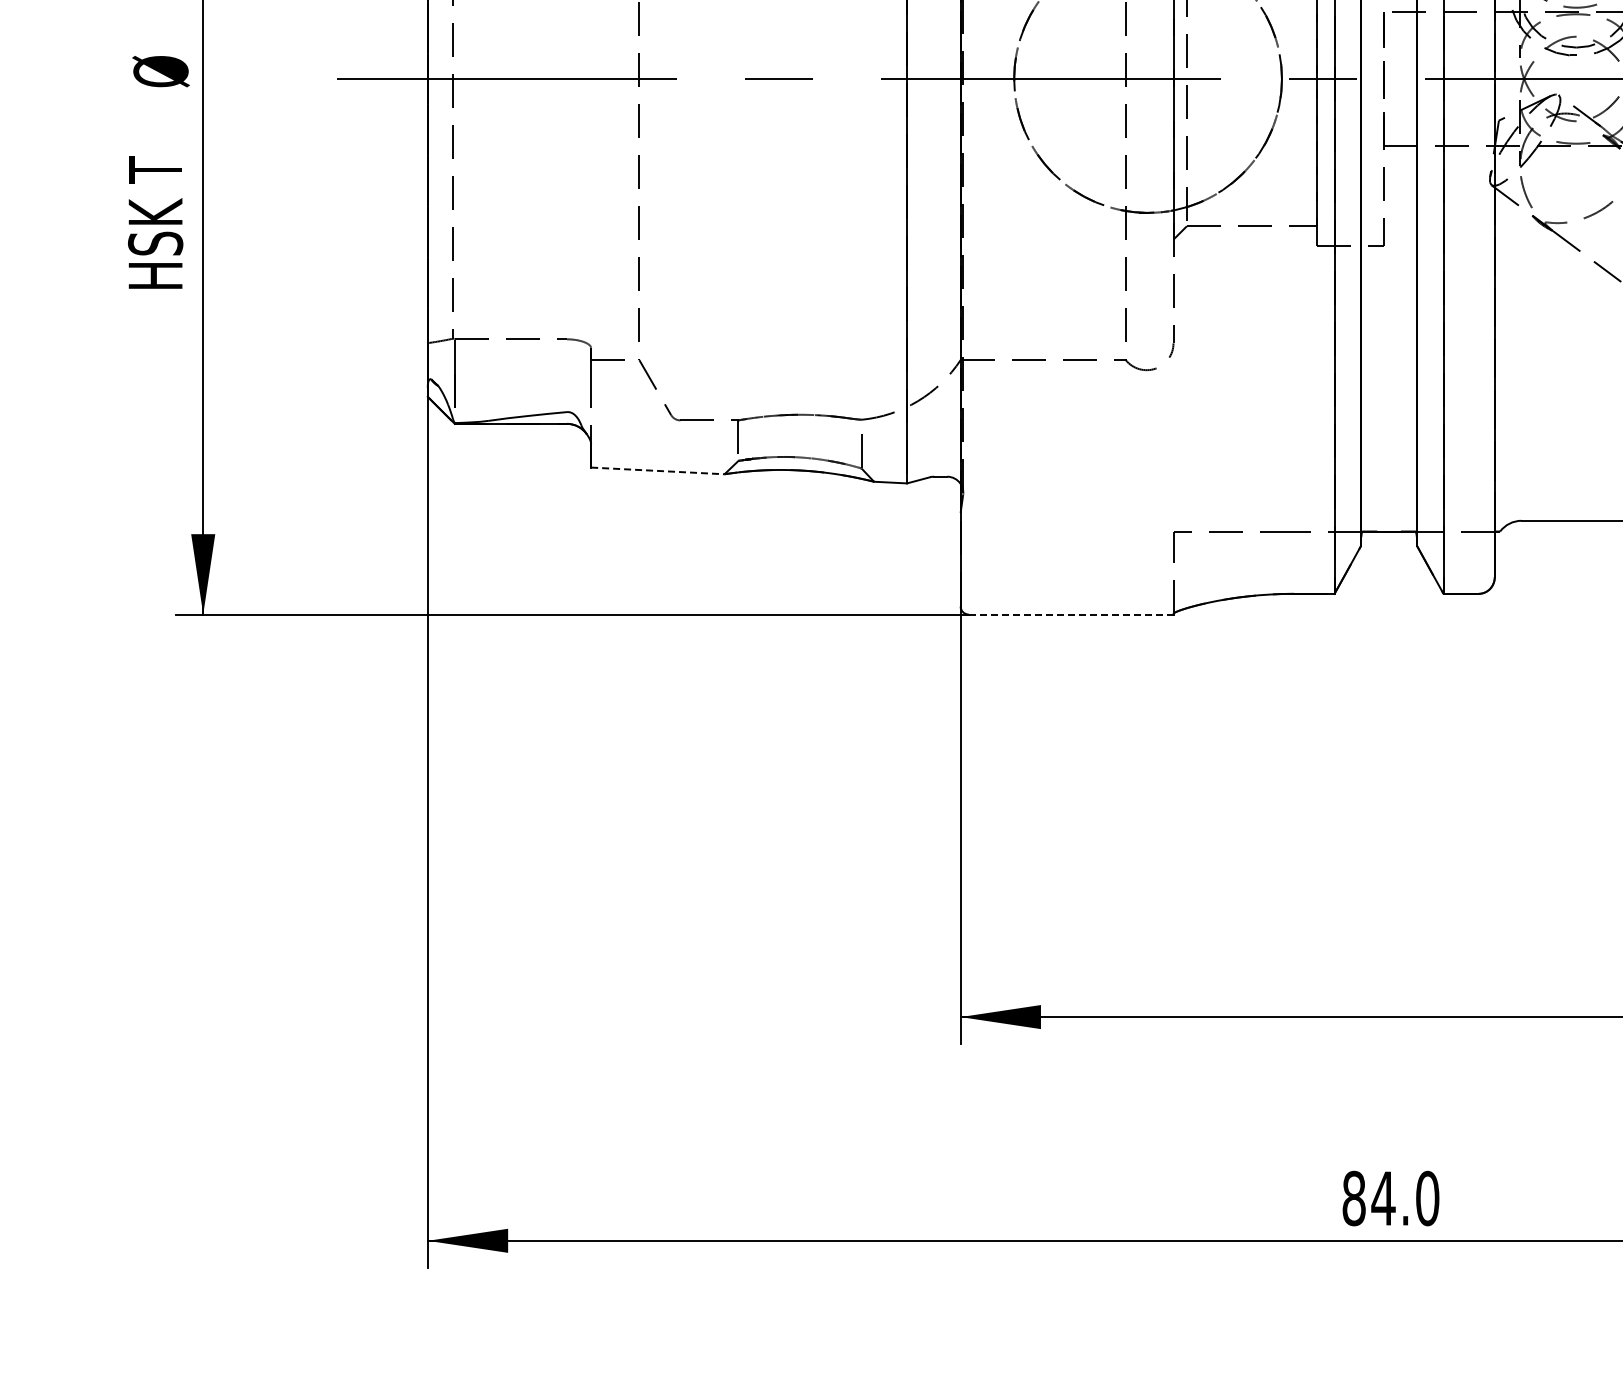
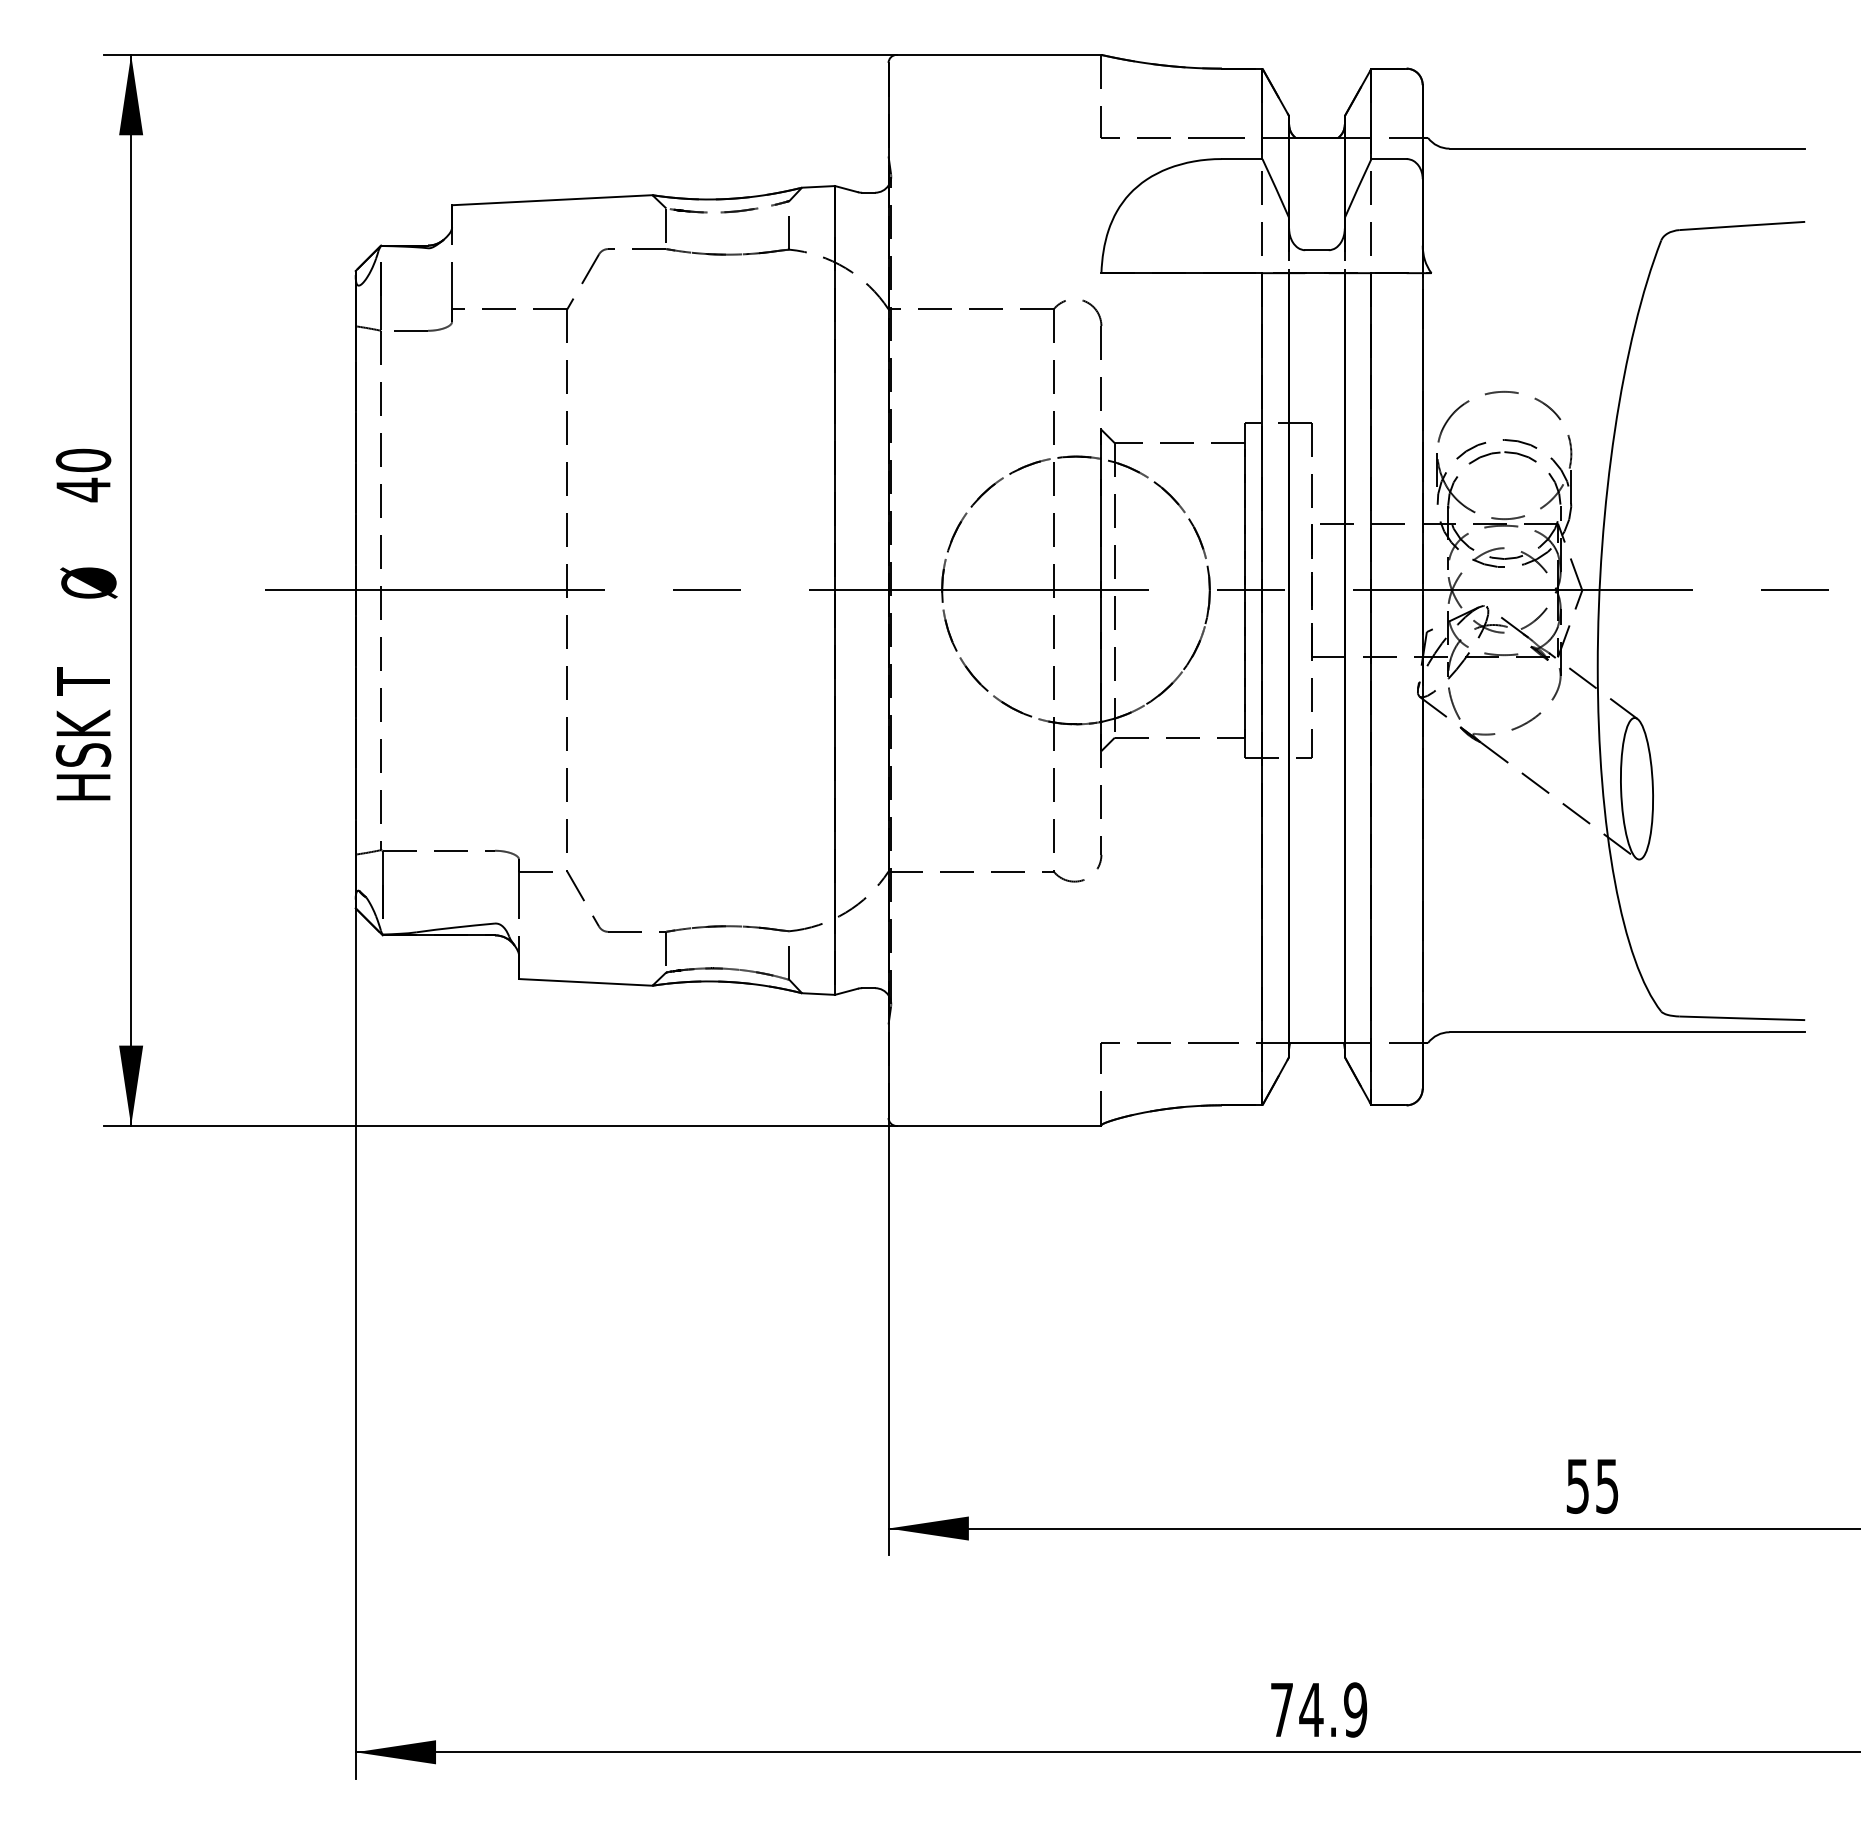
line: (657, 471) -> (585, 982), dashed -> solid
line: (1071, 614) -> (999, 1125), dashed -> solid
text: (1390, 1198) -> (1318, 1709), 84.0 -> 74.9

